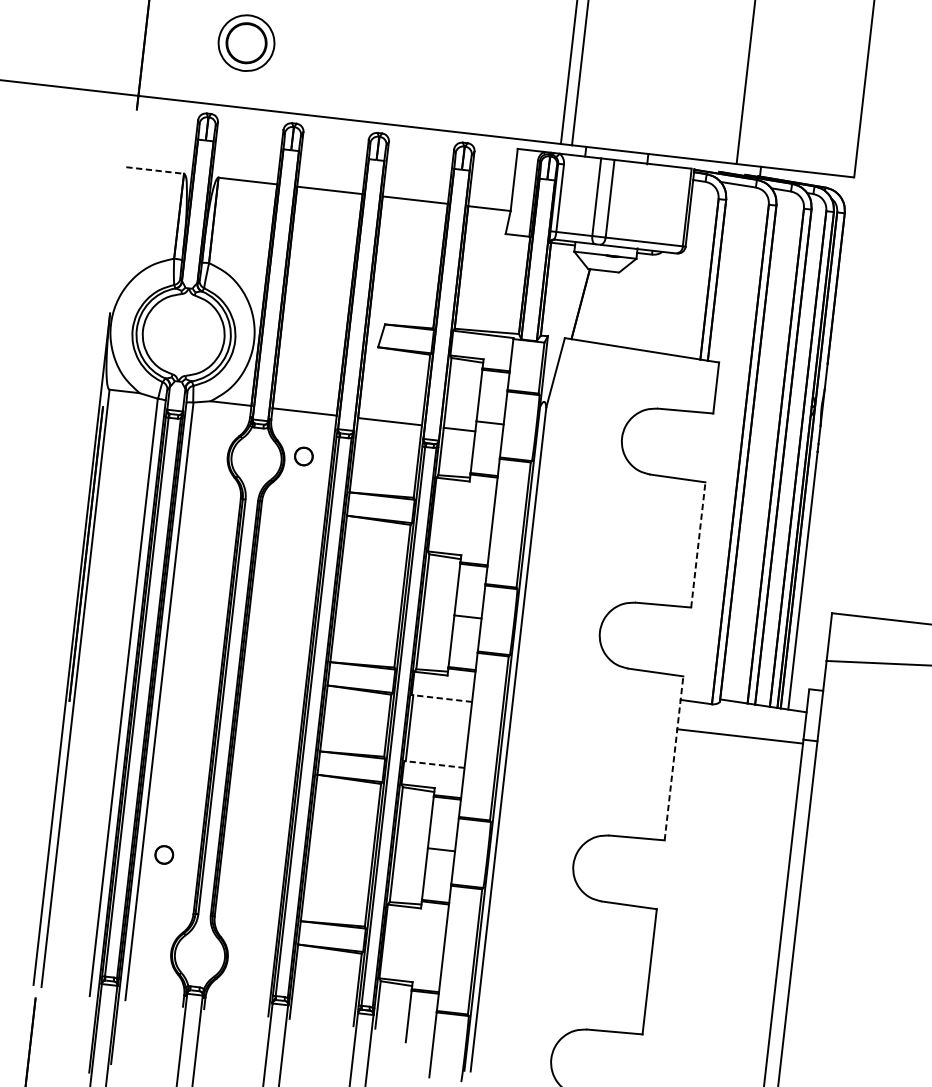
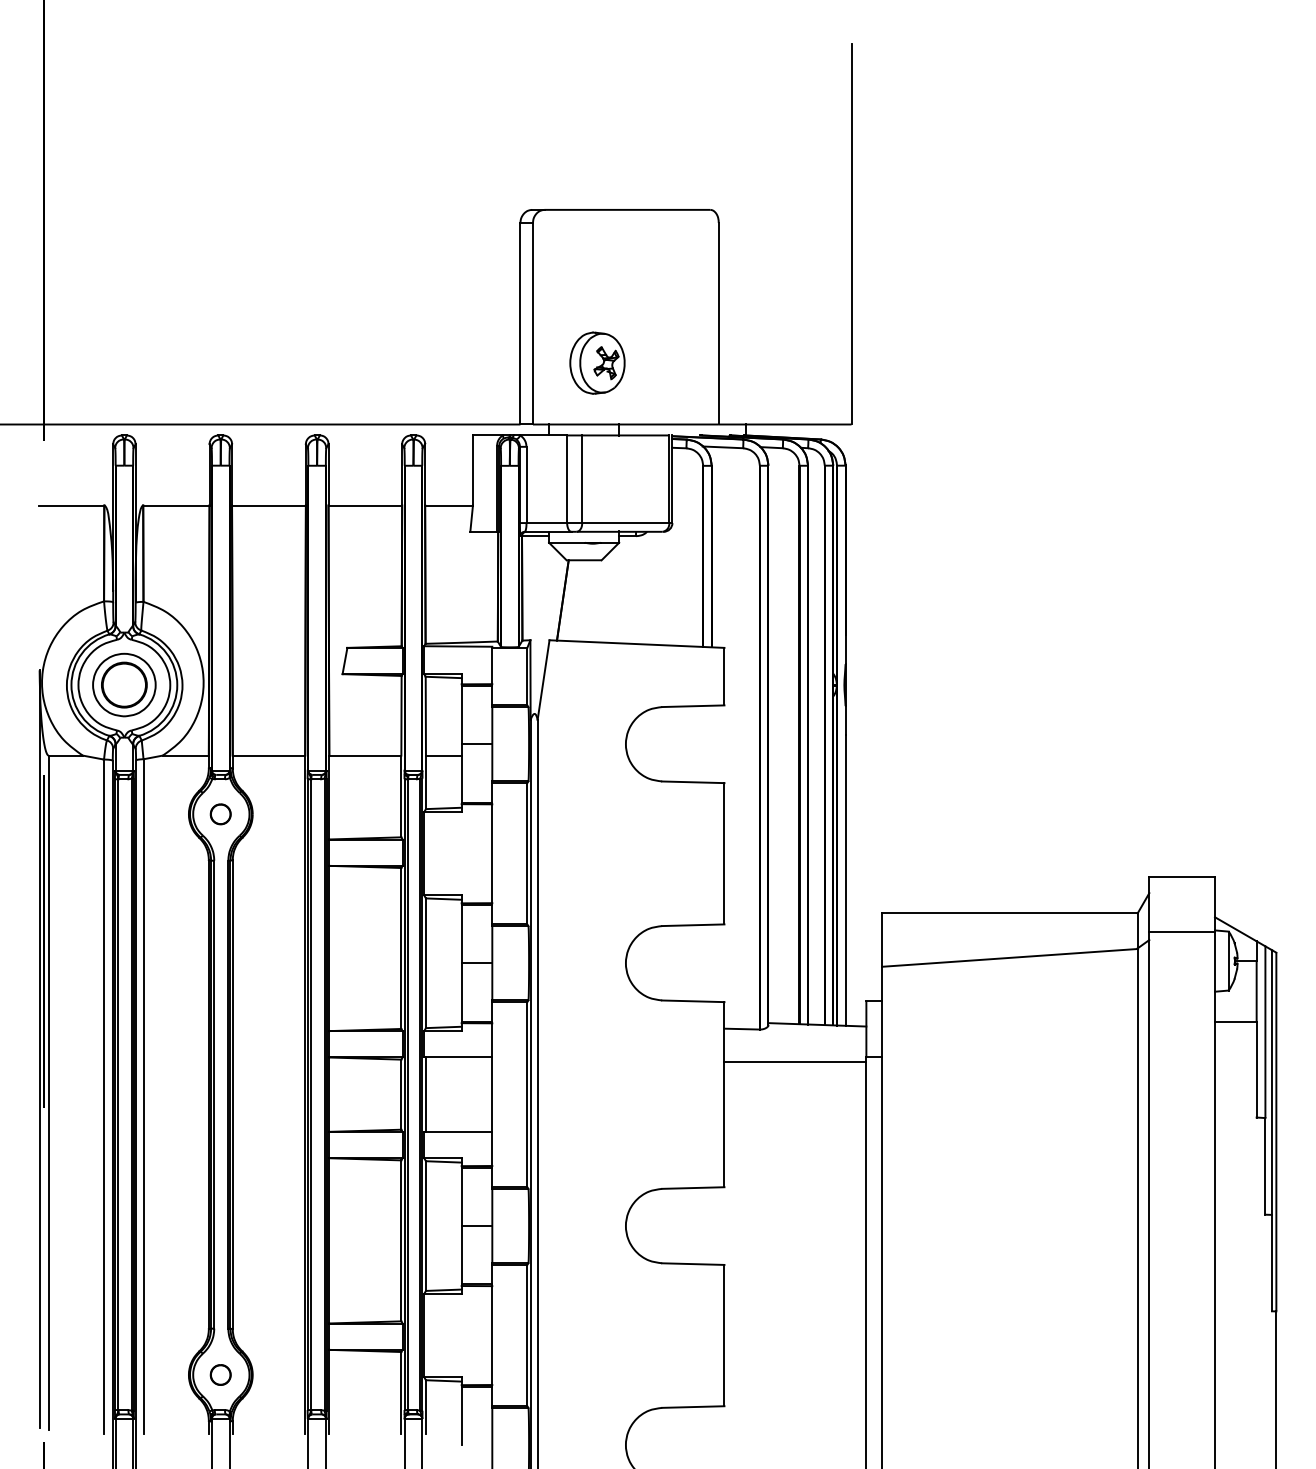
part: (246, 42) -> (124, 684), moved
part: (635, 96) -> (597, 362), added
line: (154, 170) -> (71, 505), dashed -> solid
part: (303, 456) -> (220, 814), moved
line: (698, 544) -> (724, 853), dashed -> solid
line: (441, 698) -> (457, 1057), dashed -> solid
line: (674, 758) -> (724, 1094), dashed -> solid
line: (433, 764) -> (457, 1131), dashed -> solid
part: (164, 854) -> (220, 1374), moved

